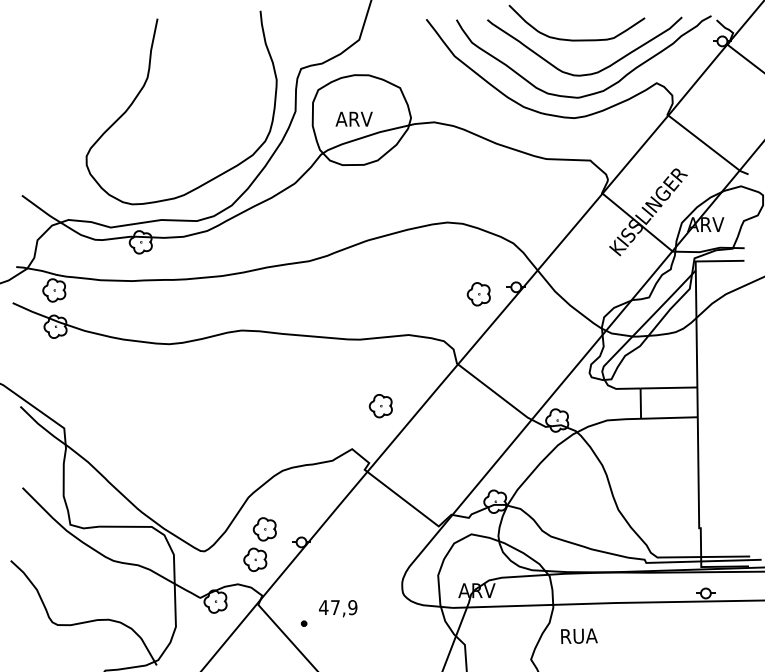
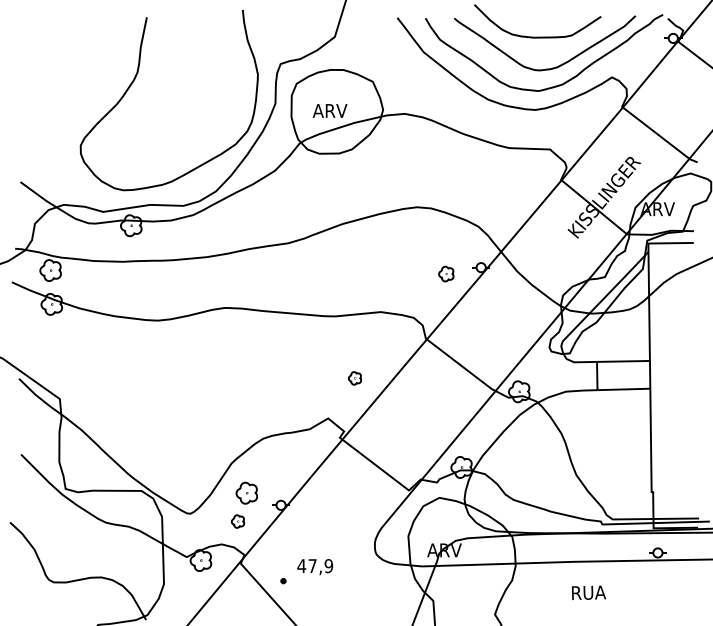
part: (479, 293) -> (446, 273), size x0.7
part: (380, 406) -> (354, 378), size x0.6
part: (254, 559) -> (237, 521), size x0.6
text: (578, 635) -> (588, 592), moved

